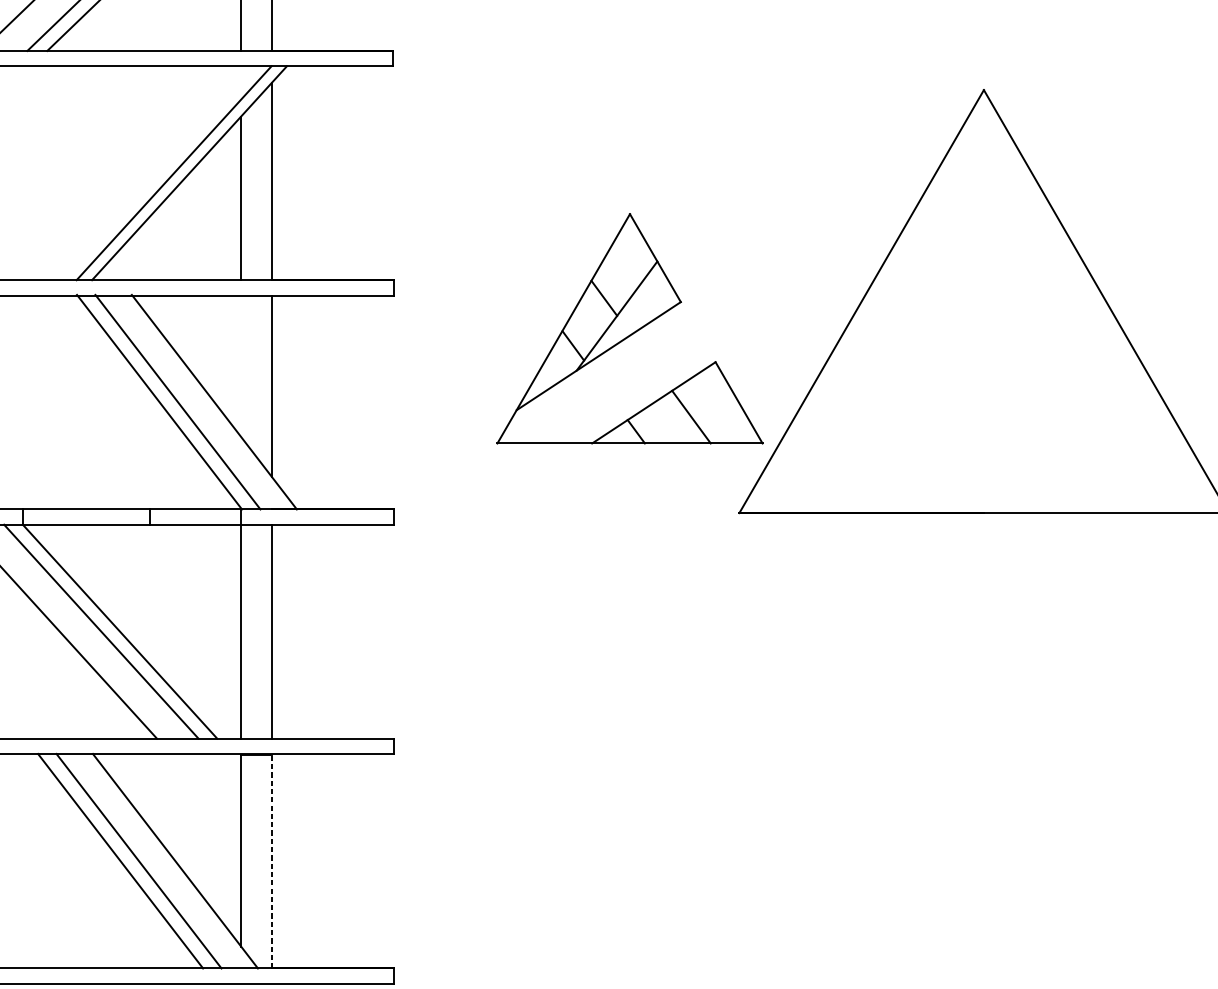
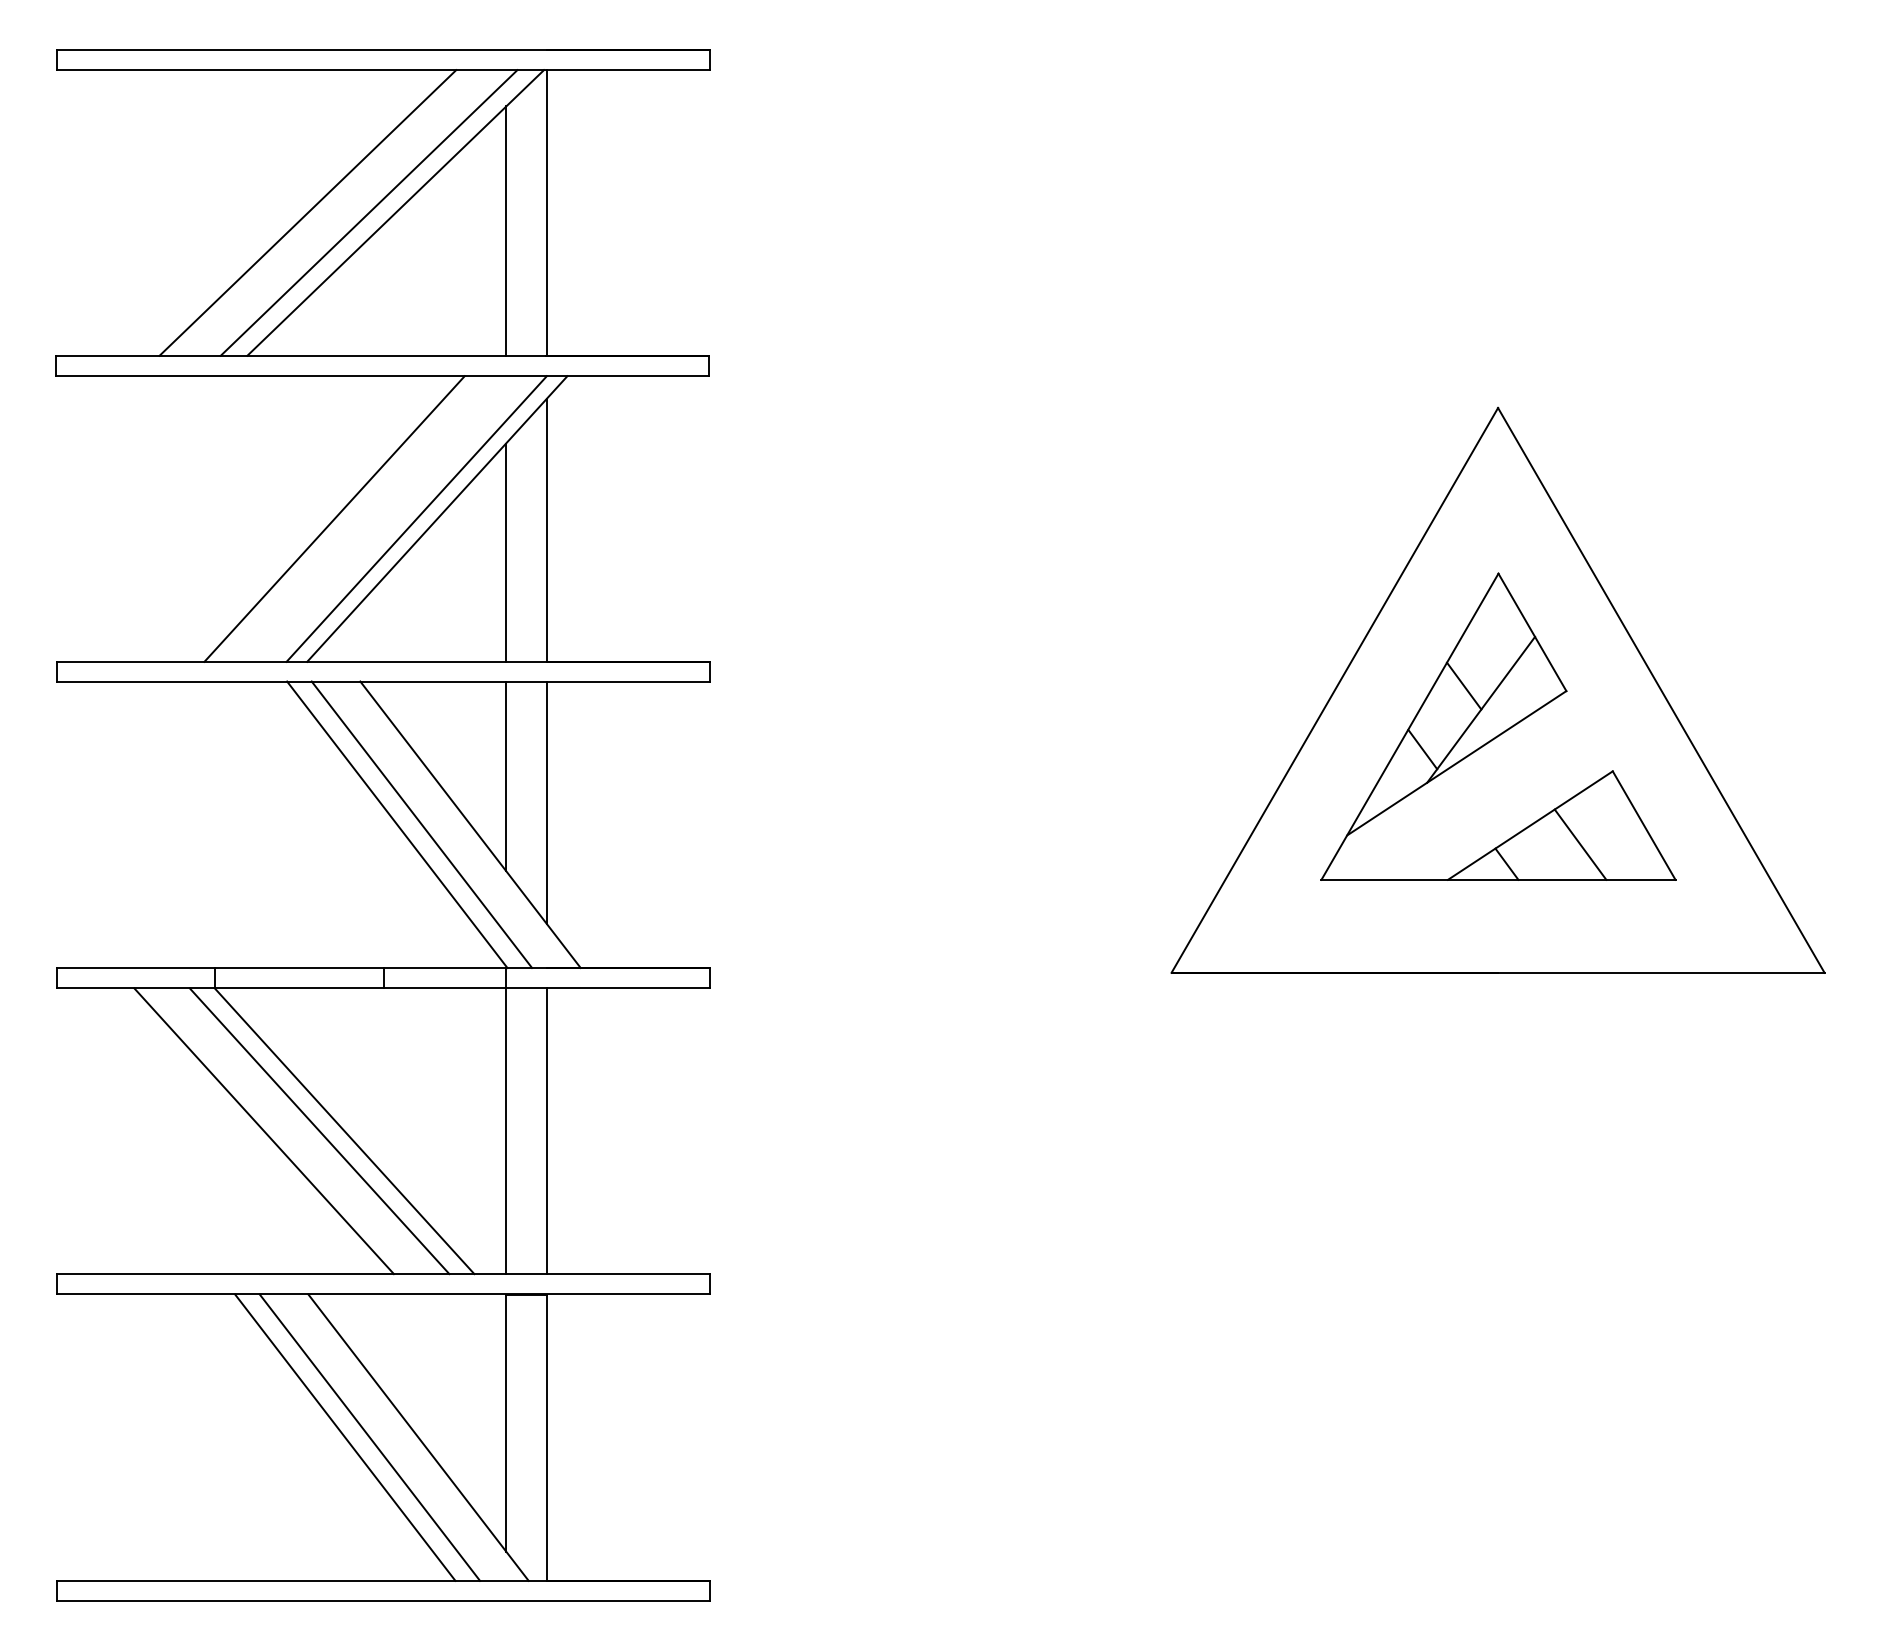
line: (112, 172) -> (334, 518), added
part: (630, 328) -> (1498, 726), moved
line: (241, 366) -> (506, 776), added
line: (272, 861) -> (547, 1438), dashed -> solid

